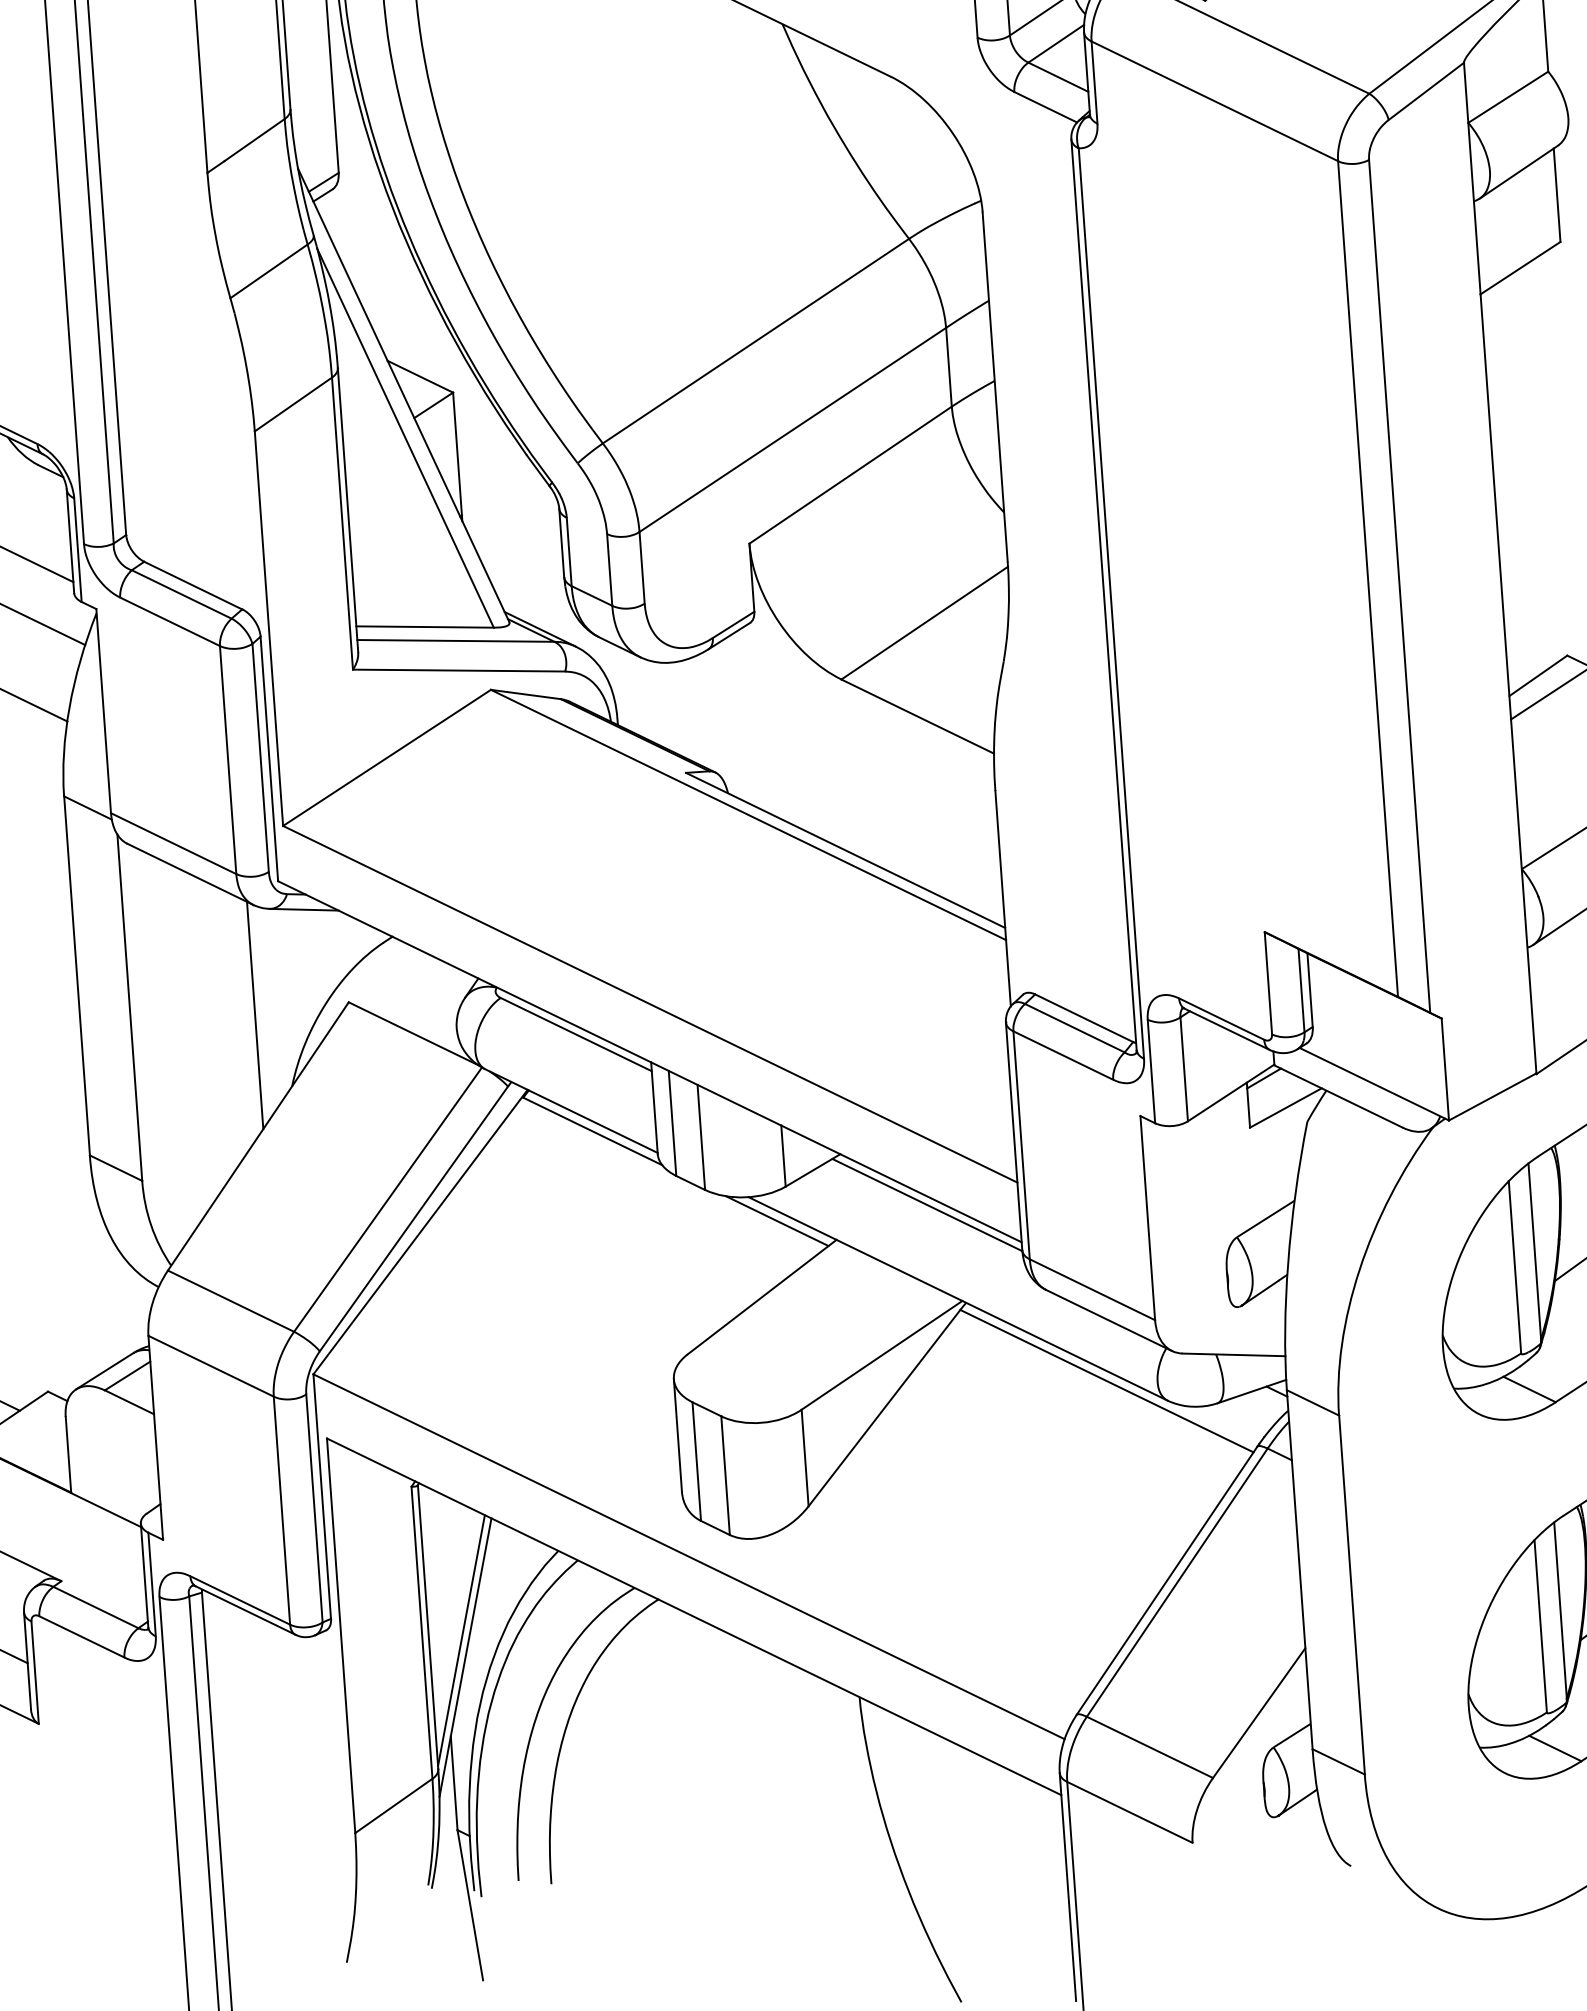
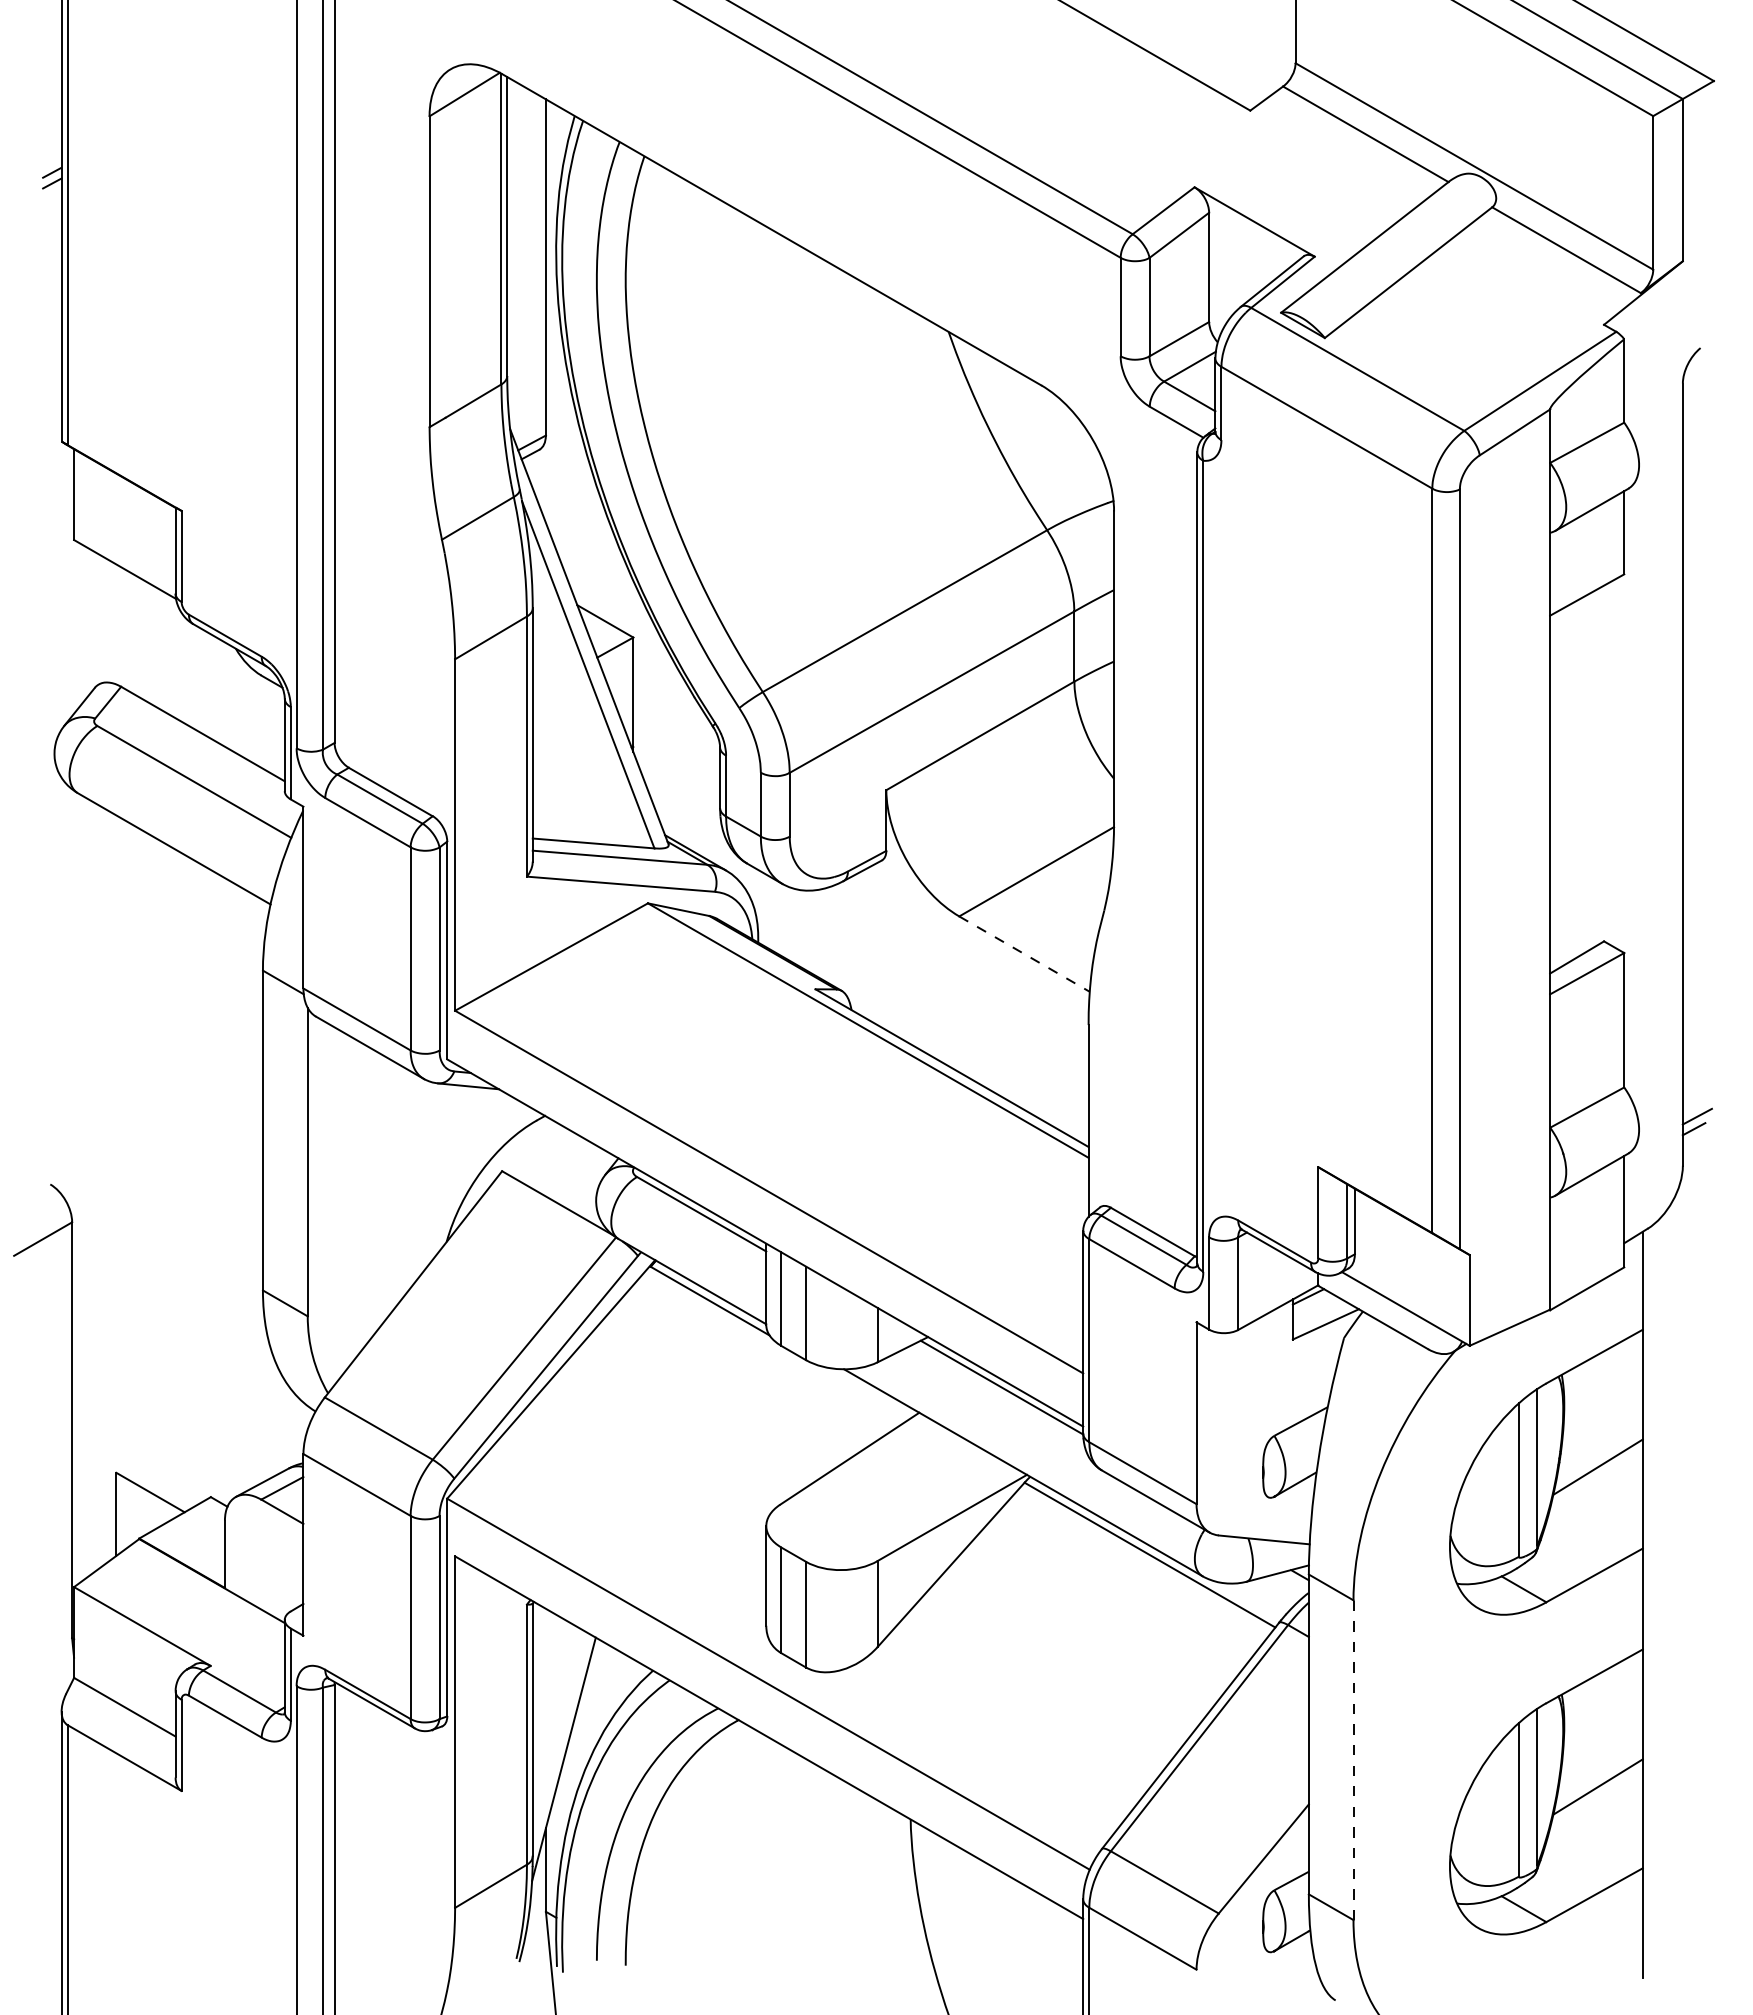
line: (917, 716) -> (1024, 954), solid -> dashed
line: (255, 1014) -> (418, 1176), removed
line: (776, 1221) -> (867, 1392), removed
line: (1351, 1595) -> (1353, 1760), solid -> dashed
line: (461, 1639) -> (561, 1743), removed

